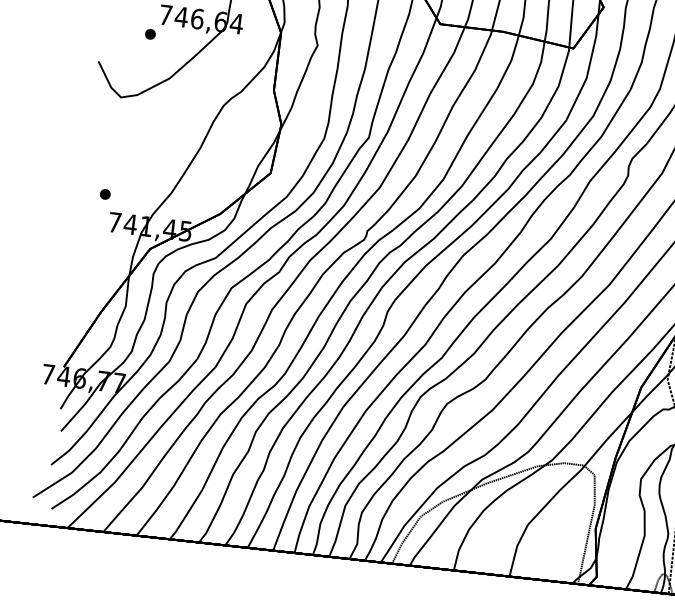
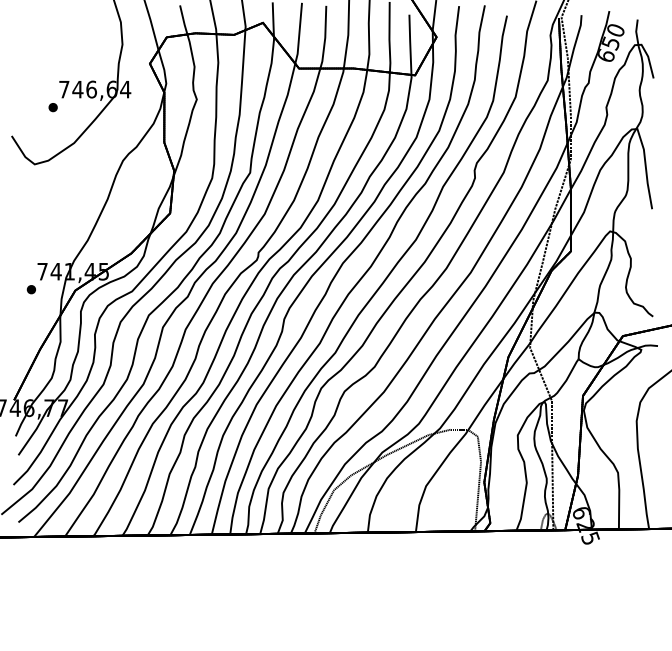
part: (104, 194) -> (30, 289), moved

